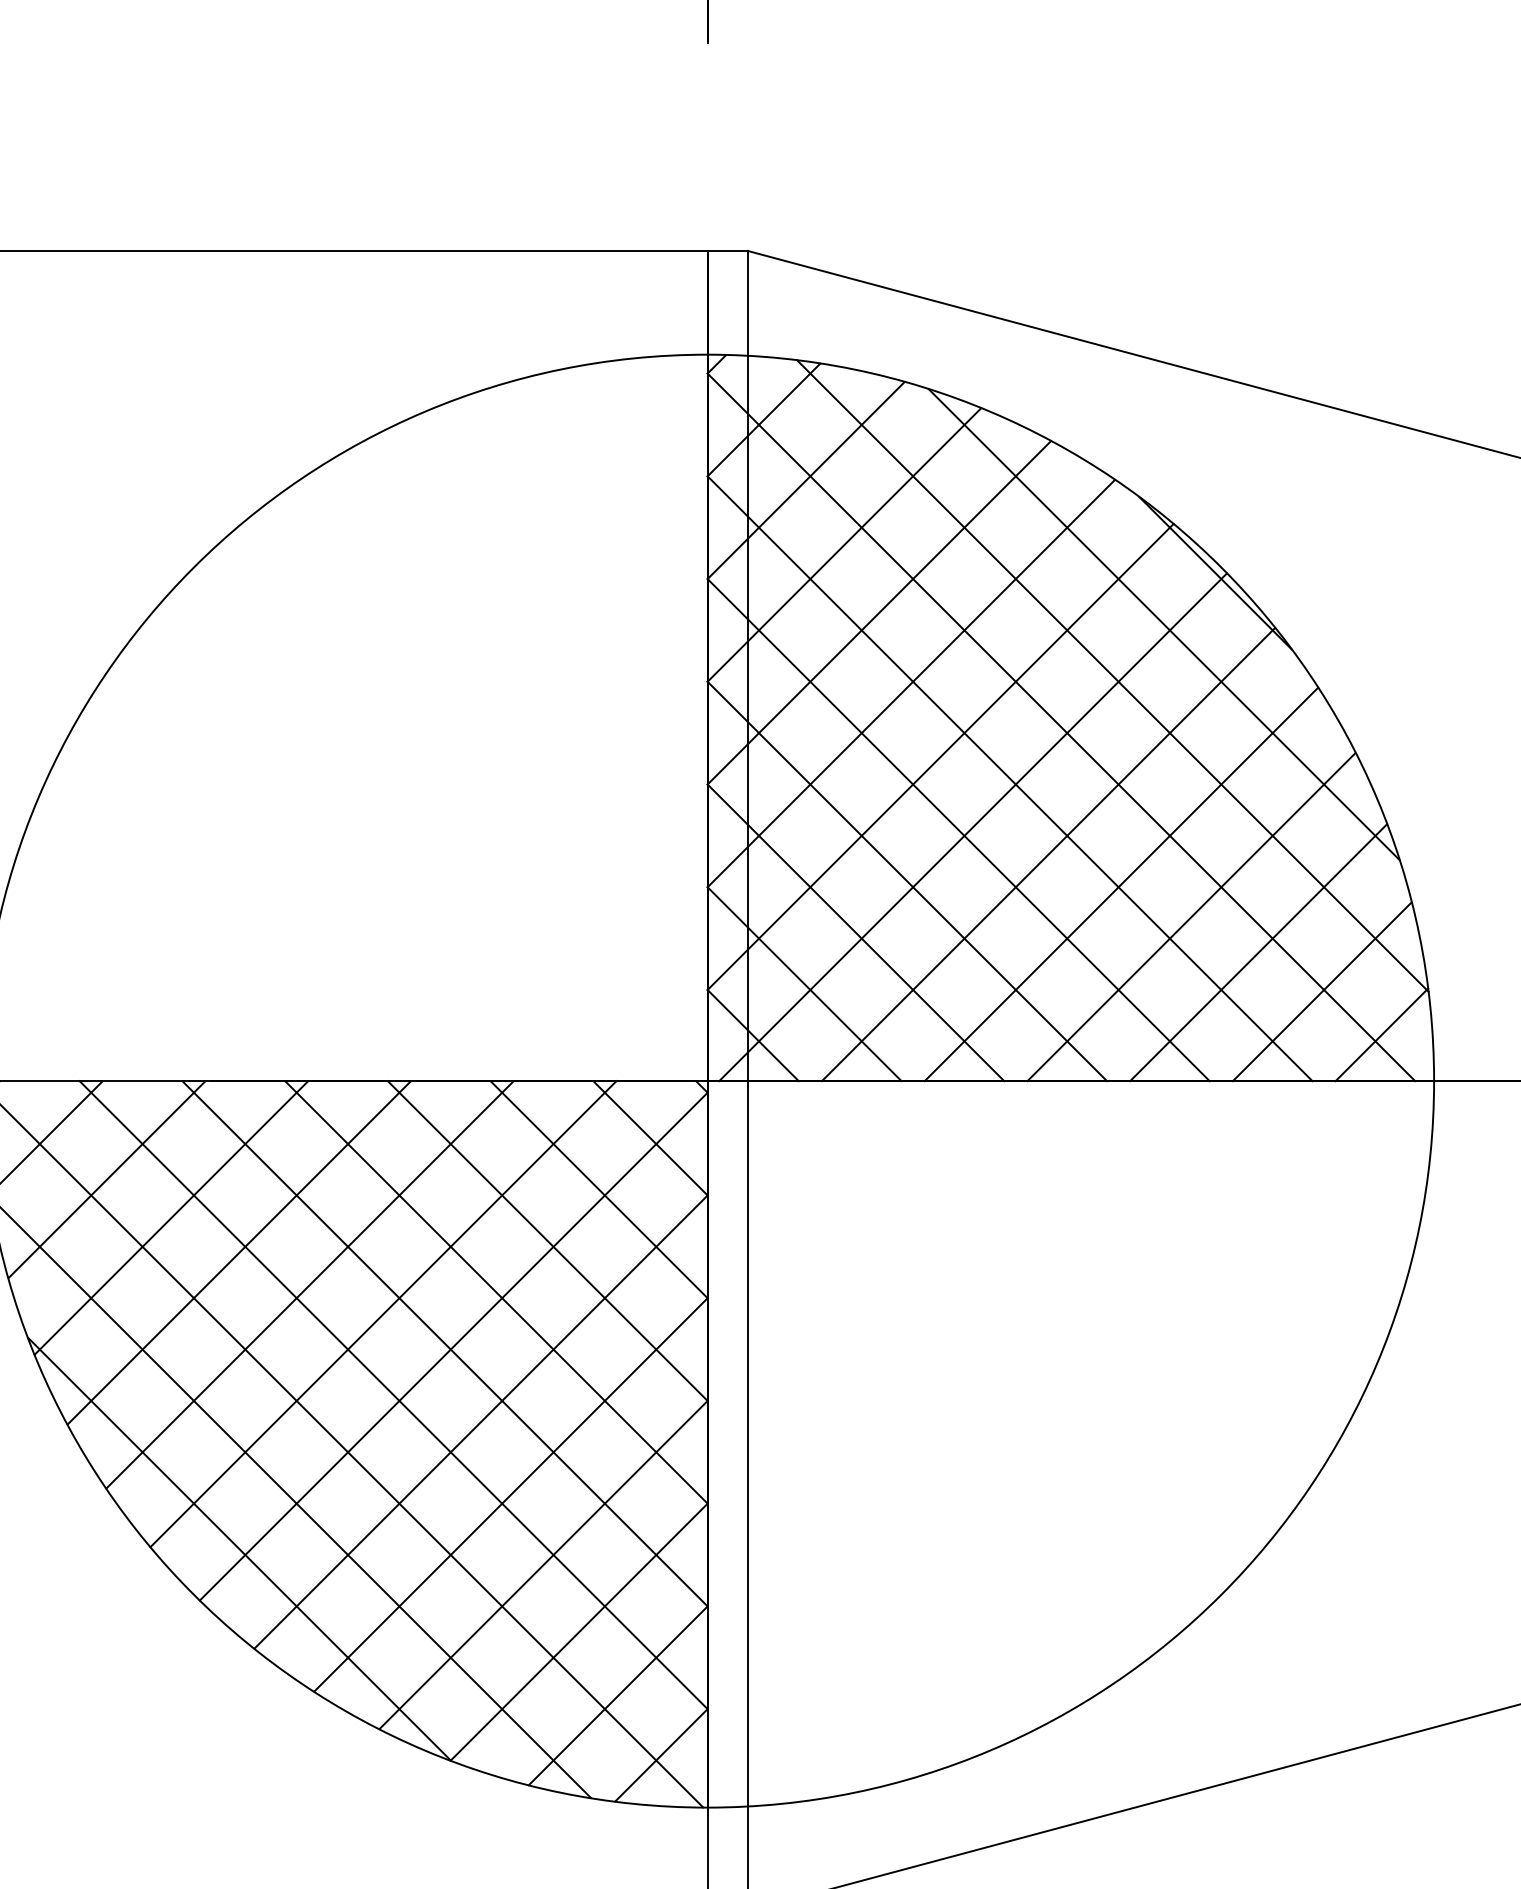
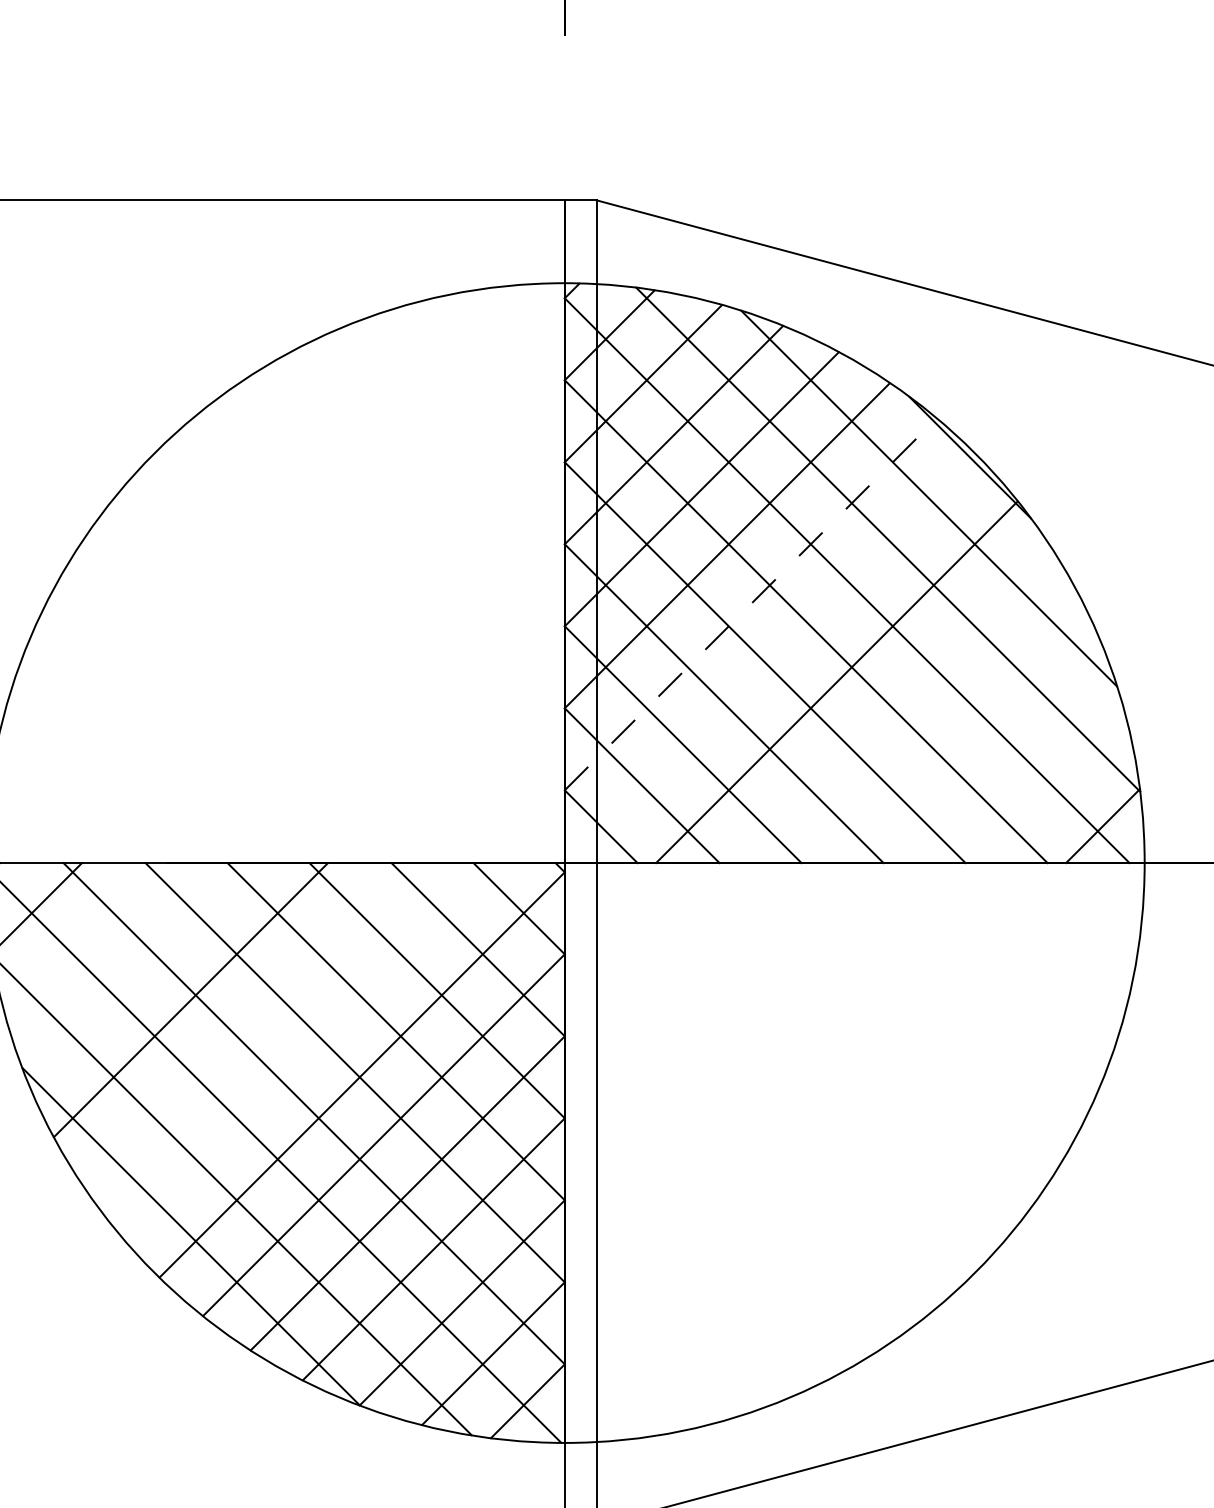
line: (940, 756) -> (750, 603), solid -> dashed
line: (972, 827) -> (776, 660), removed
line: (1121, 884) -> (895, 706), removed
line: (1191, 917) -> (951, 732), removed
line: (1258, 952) -> (1004, 760), removed
line: (1321, 991) -> (1054, 791), removed
line: (106, 1179) -> (84, 941), removed
line: (171, 1217) -> (136, 971), removed
line: (309, 1284) -> (247, 1025), removed
line: (383, 1314) -> (306, 1049), removed

